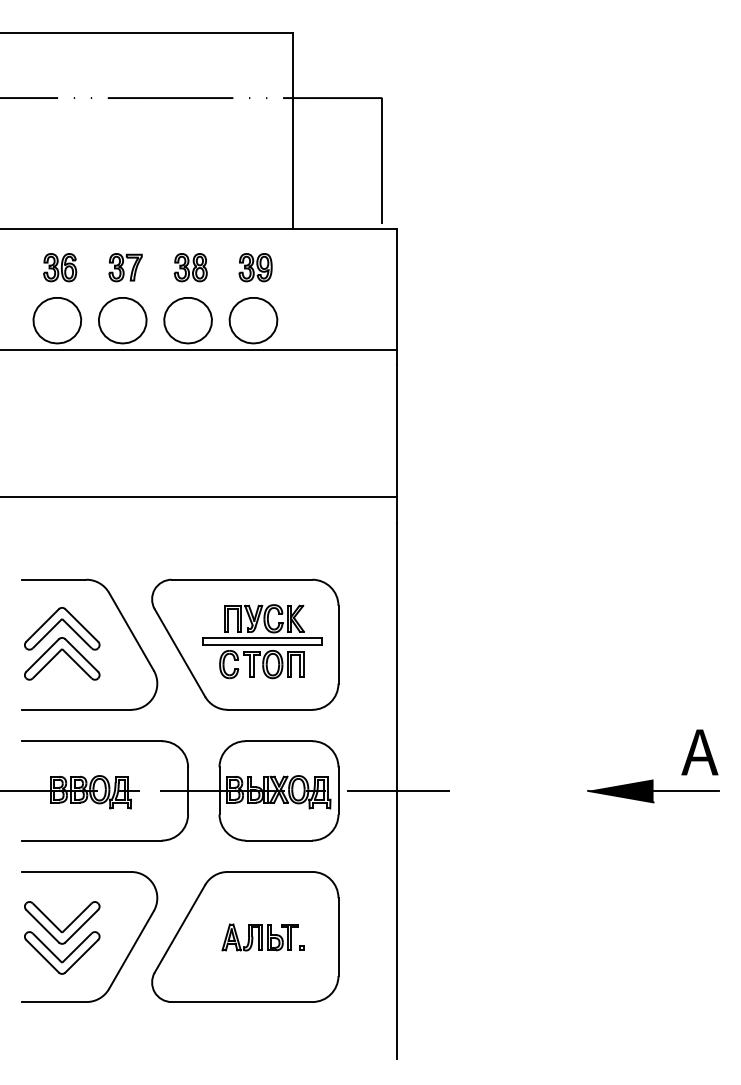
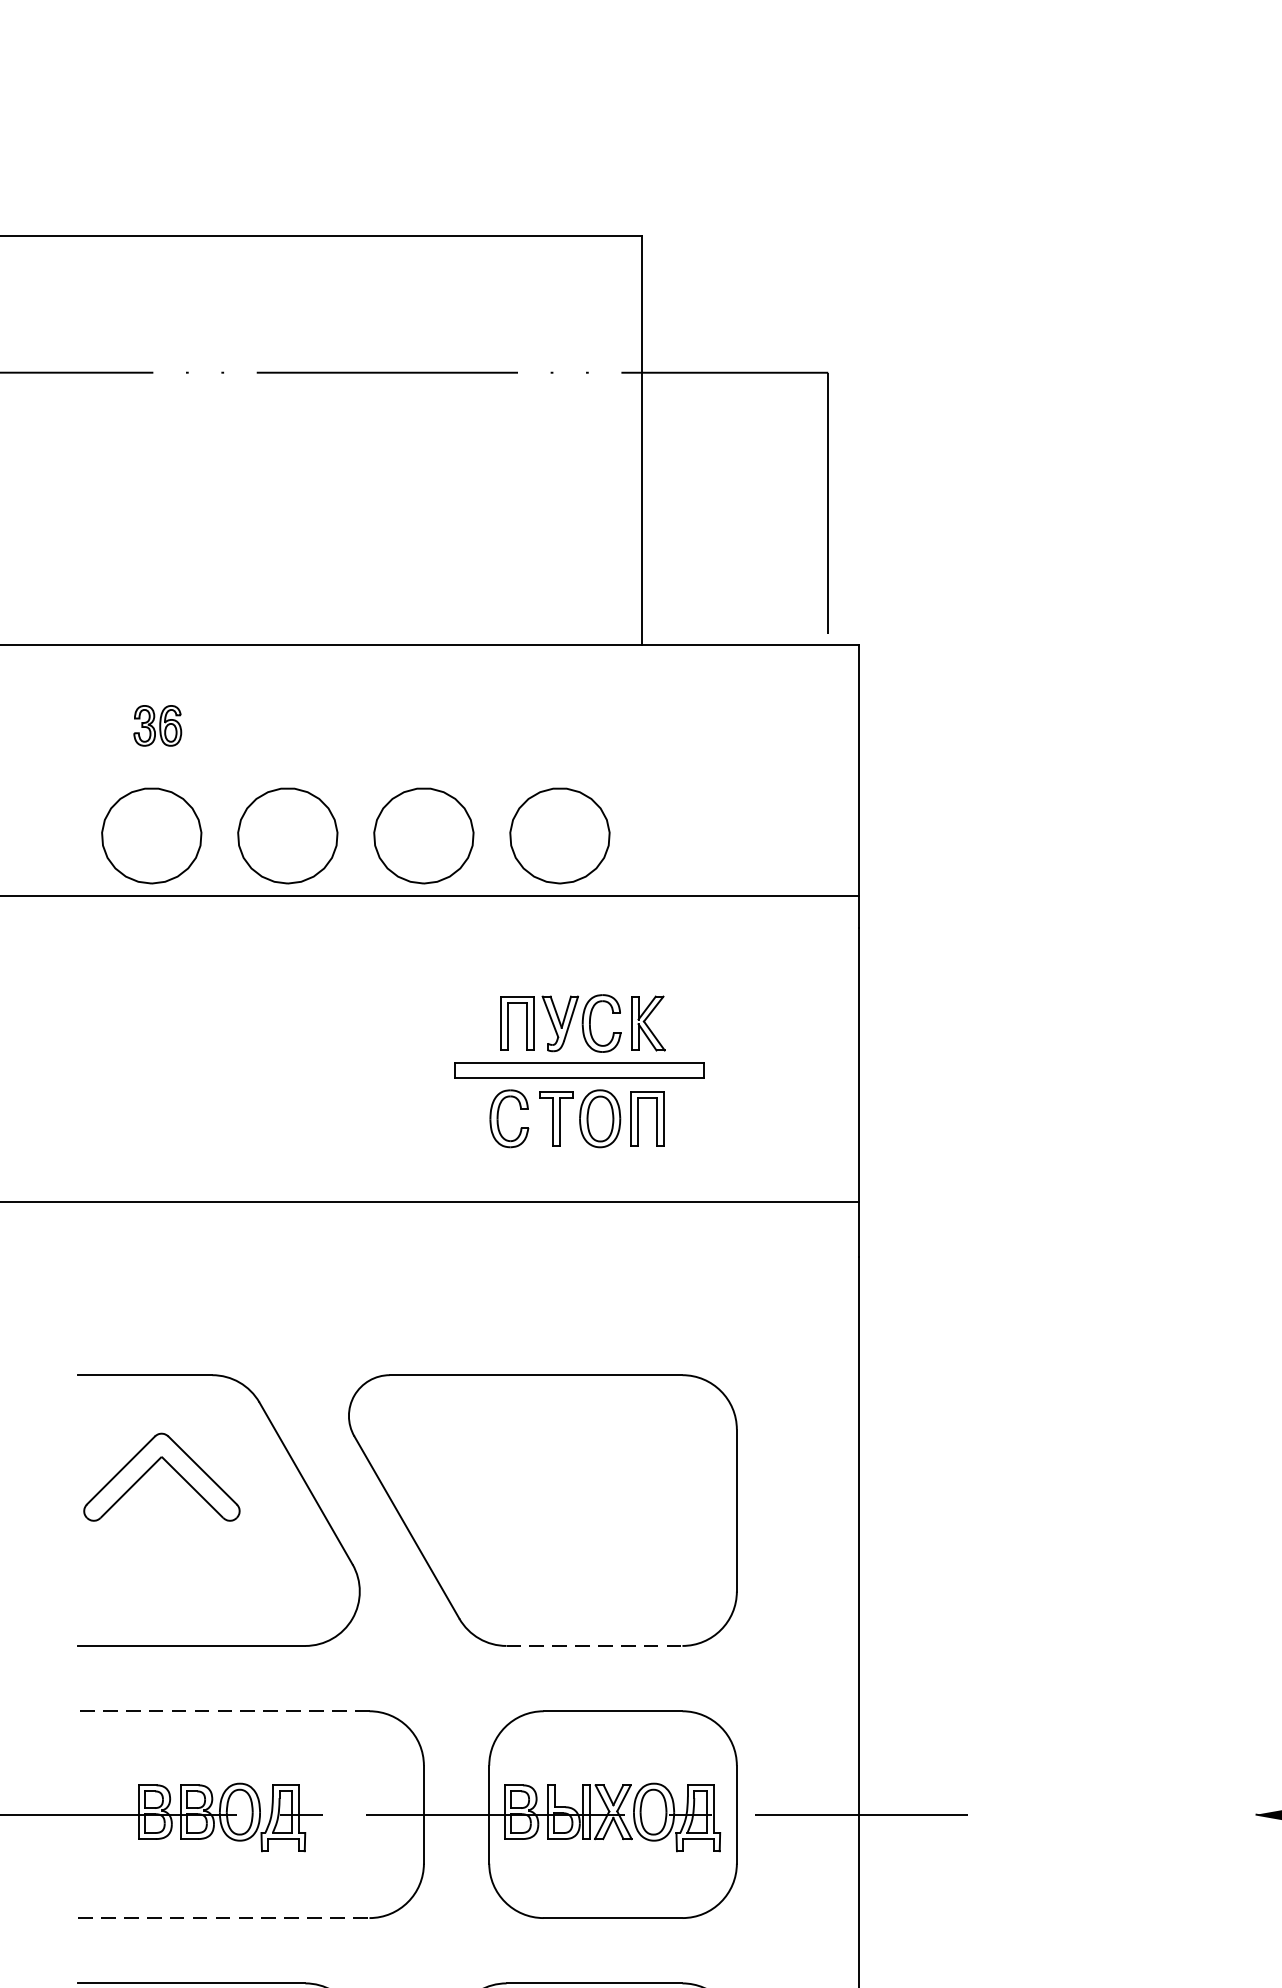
part: (60, 267) -> (158, 725), size x0.7
part: (125, 267) -> (293, 725), removed
part: (190, 267) -> (428, 725), removed
part: (255, 267) -> (564, 725), removed
part: (262, 641) -> (578, 1070), moved
part: (62, 658) -> (162, 1539), removed
line: (270, 709) -> (595, 1645), solid -> dashed
line: (92, 741) -> (224, 1711), solid -> dashed
line: (92, 840) -> (224, 1917), solid -> dashed

